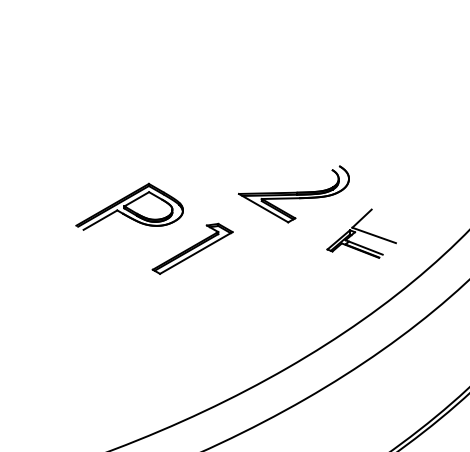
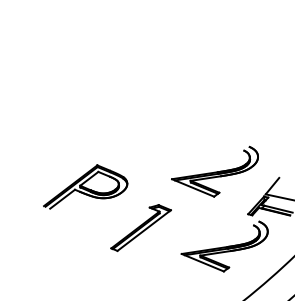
part: (129, 206) -> (84, 185), moved
part: (293, 288) -> (225, 248), added

